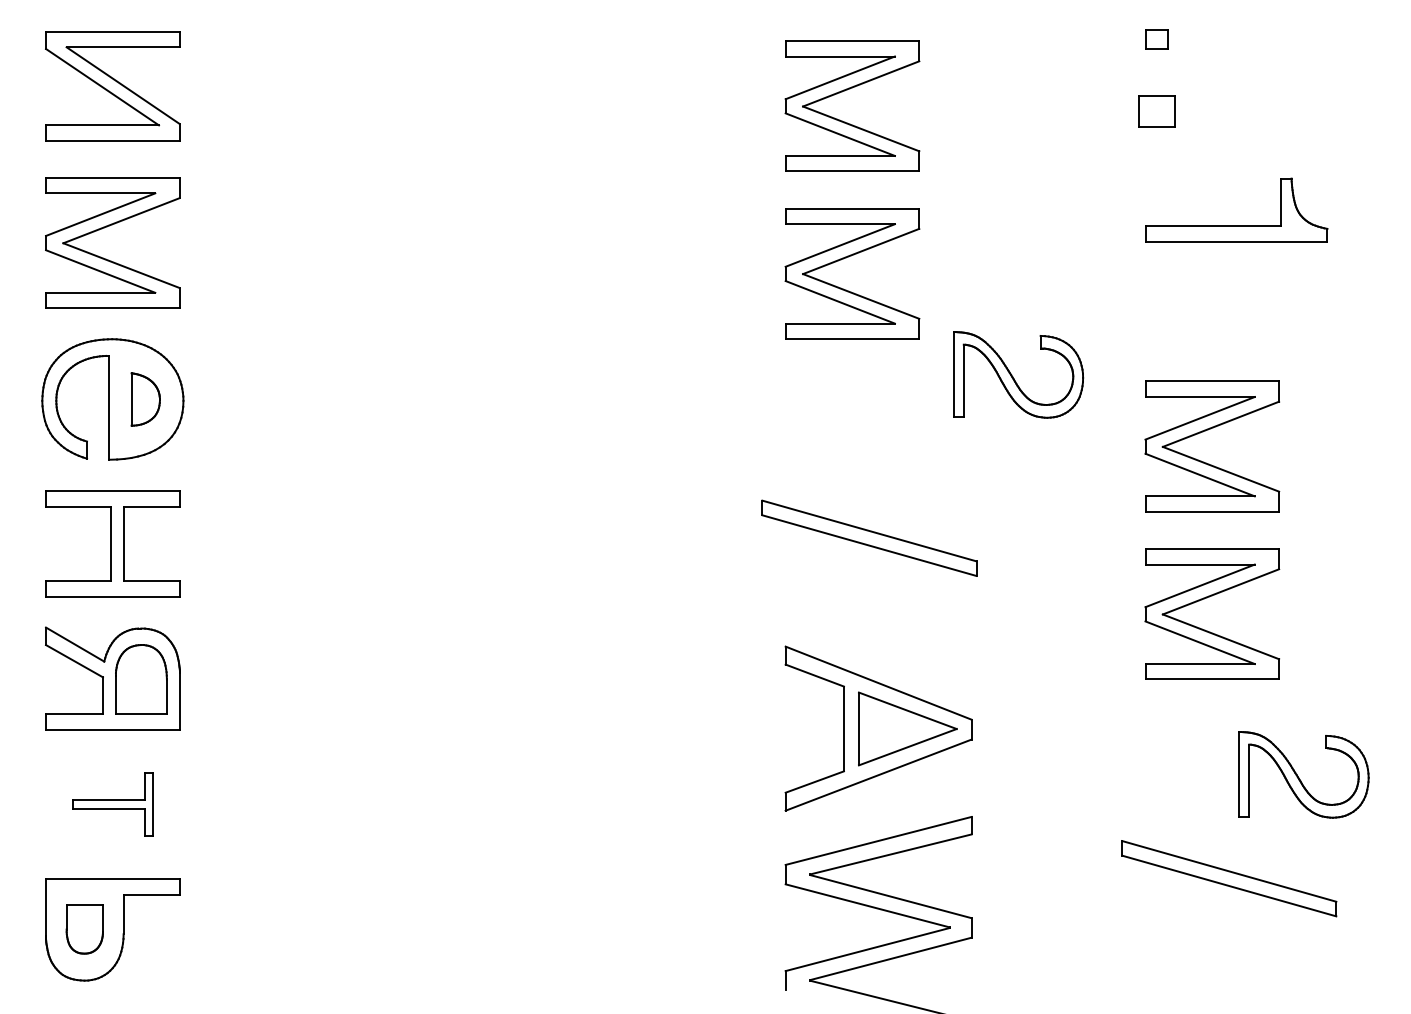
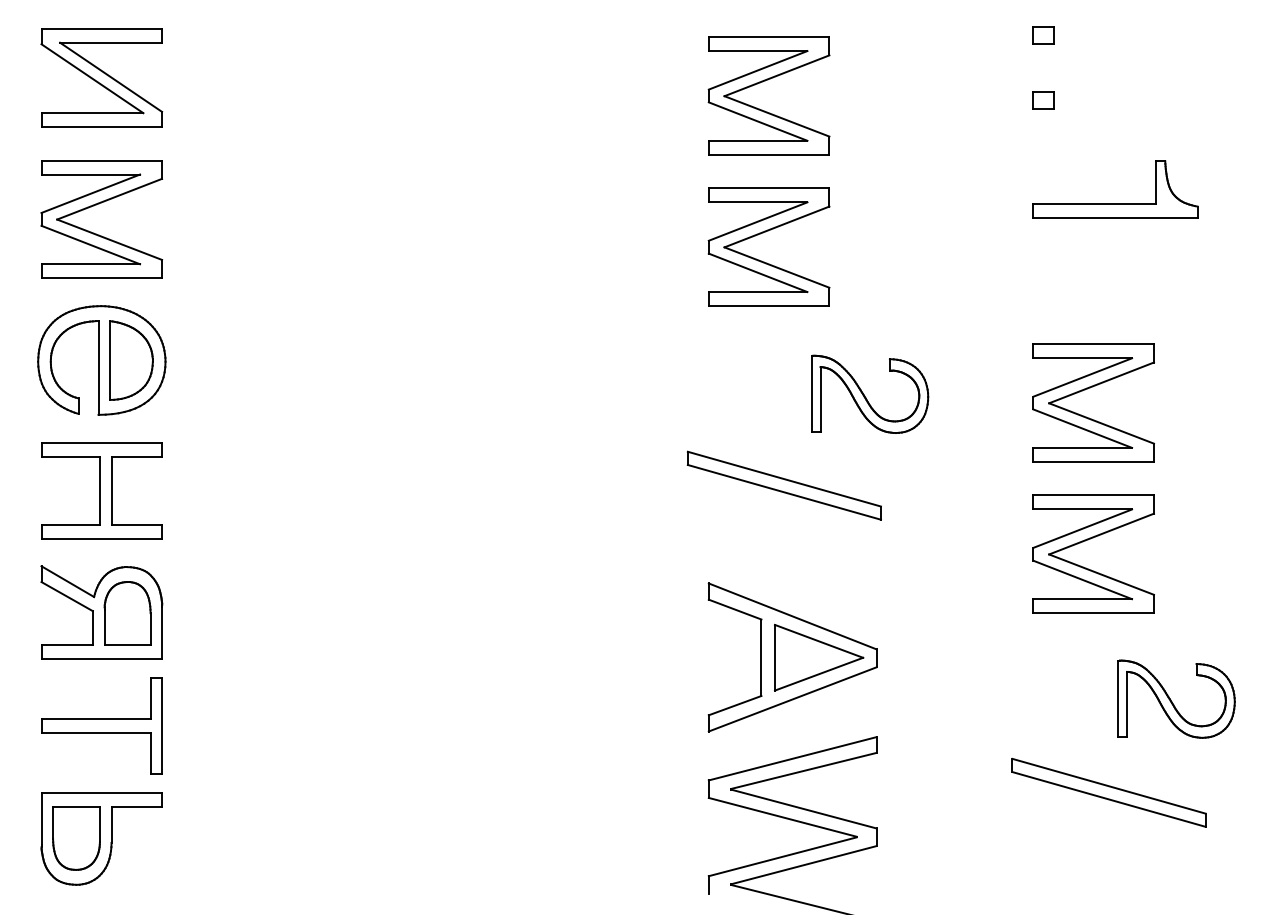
part: (1156, 111) -> (1043, 100), size x0.62
part: (1019, 373) -> (870, 393), moved
part: (145, 399) -> (131, 360), size x1.67
part: (112, 804) -> (101, 725), size x1.67
part: (84, 929) -> (76, 838), size x1.43

